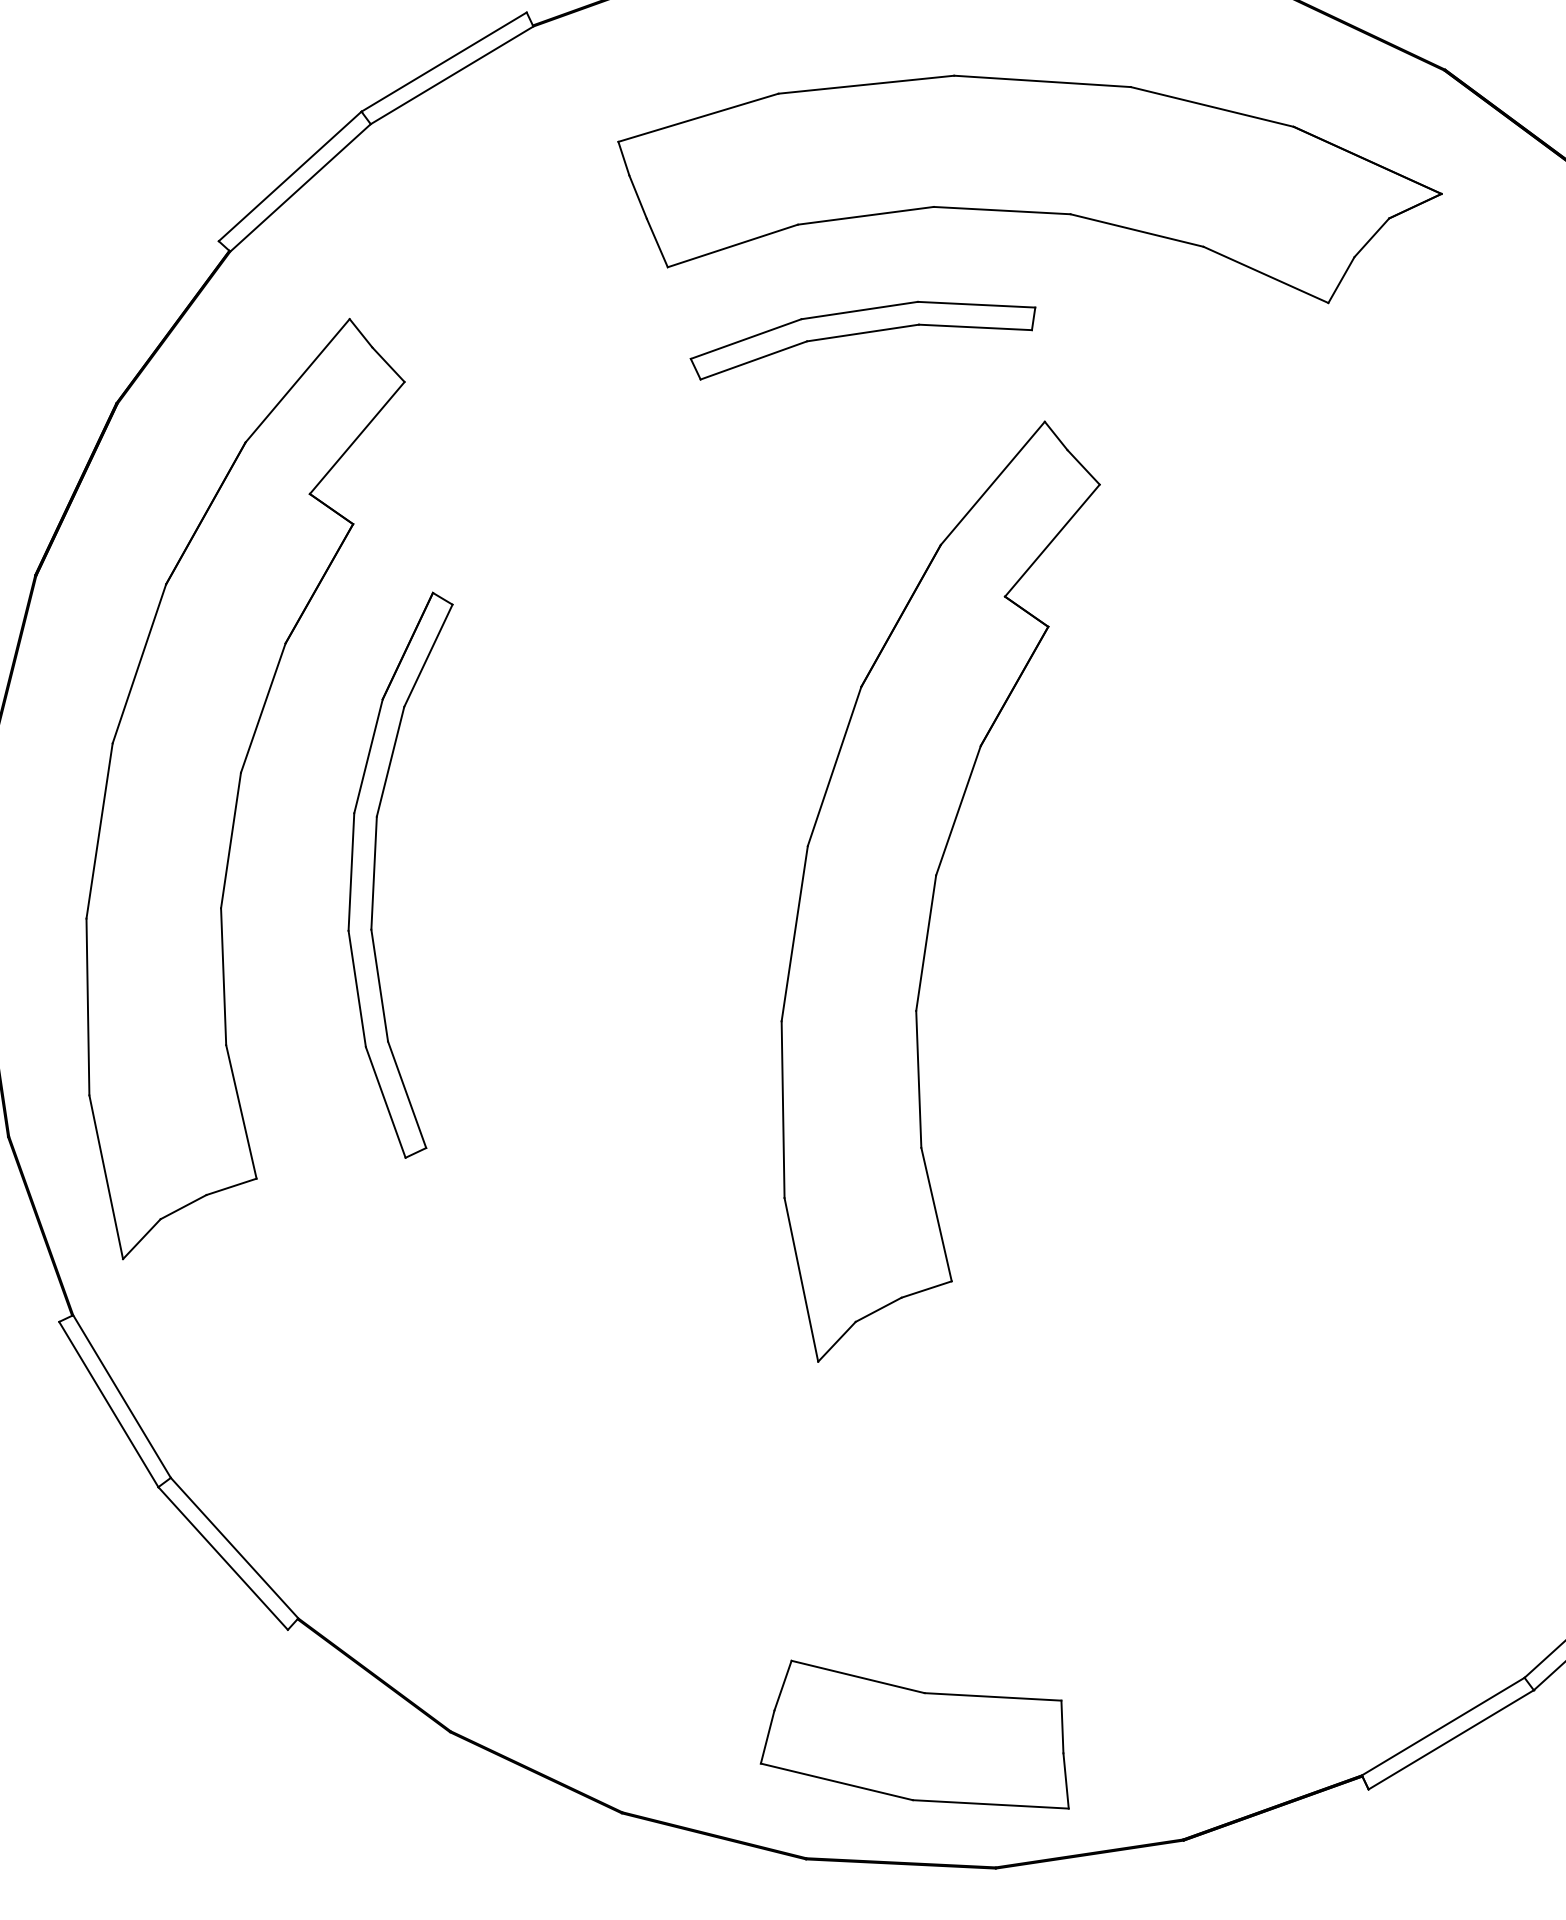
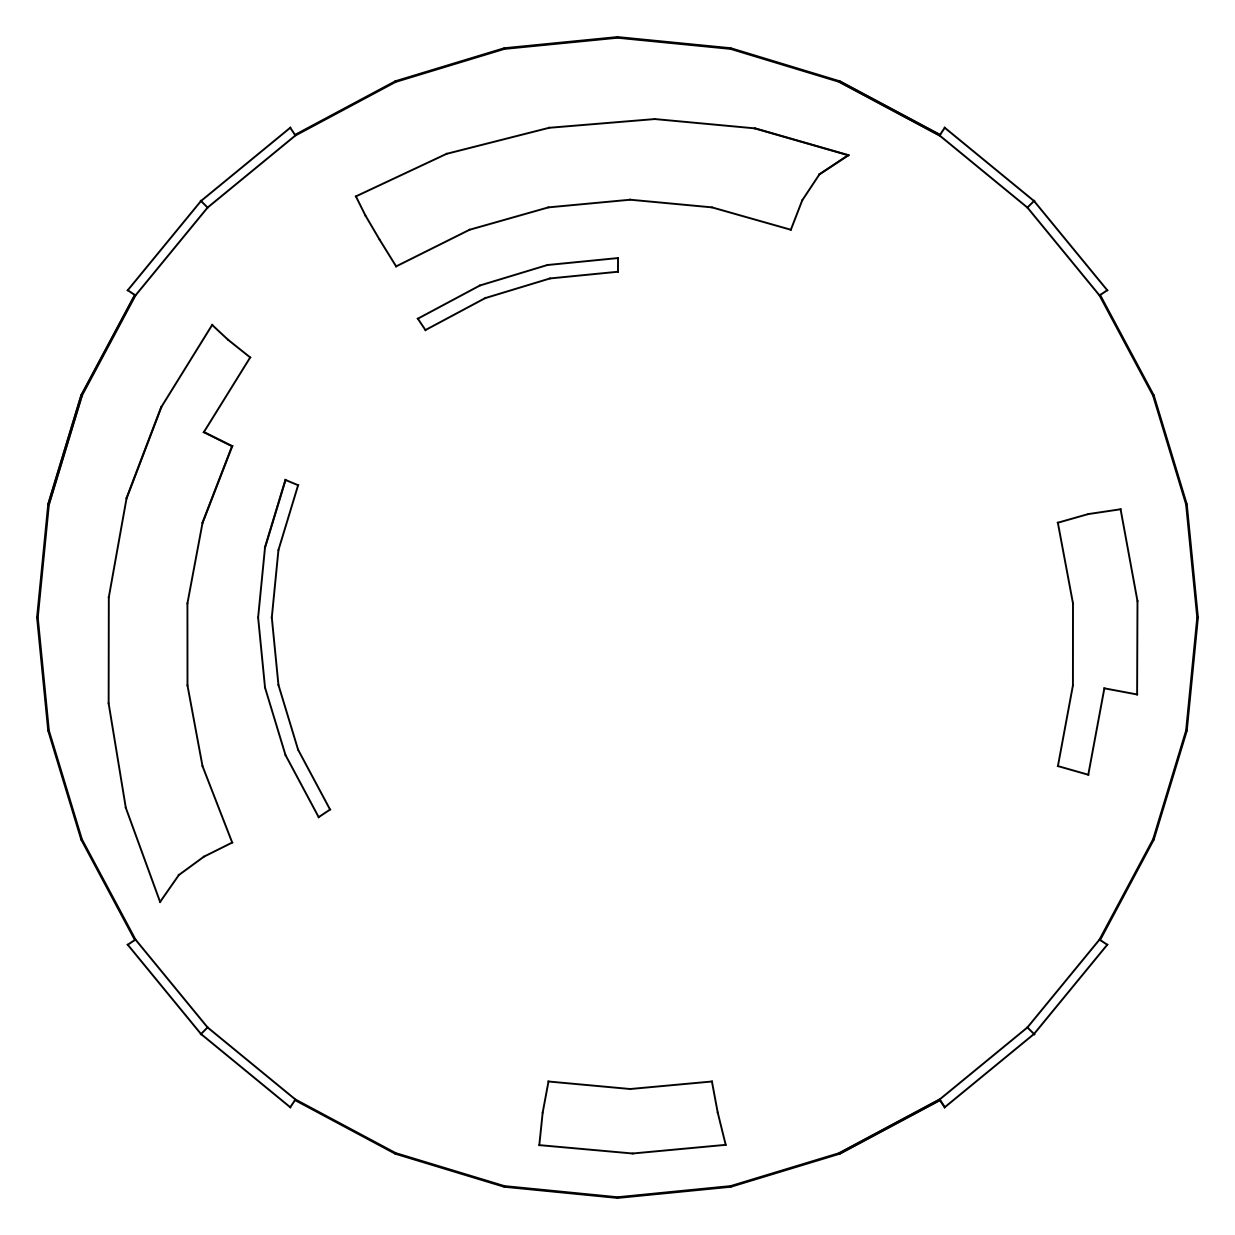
part: (920, 888) -> (600, 612), removed
part: (921, 1740) -> (632, 1117), moved

